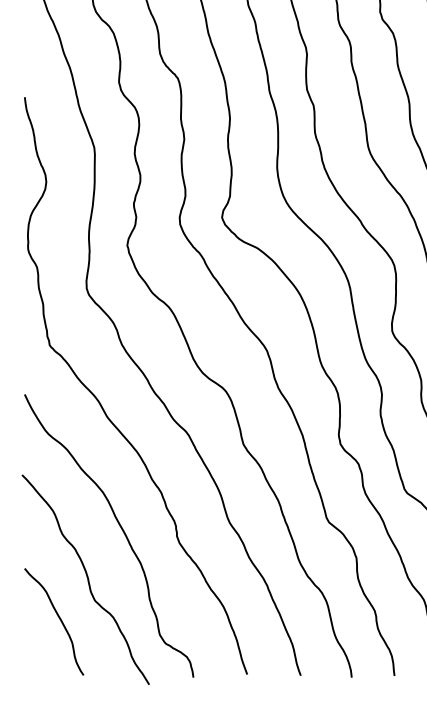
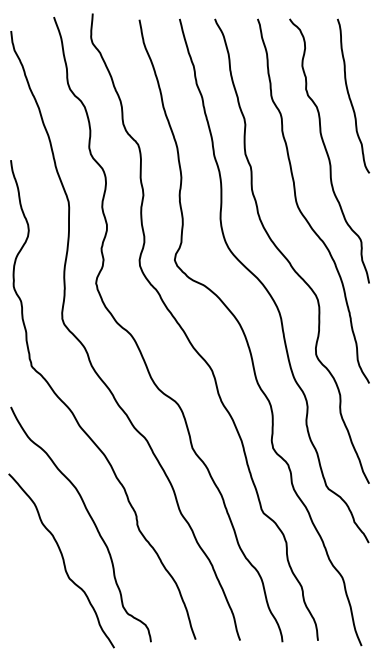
curve: (57, 617) -> (38, 592), removed

